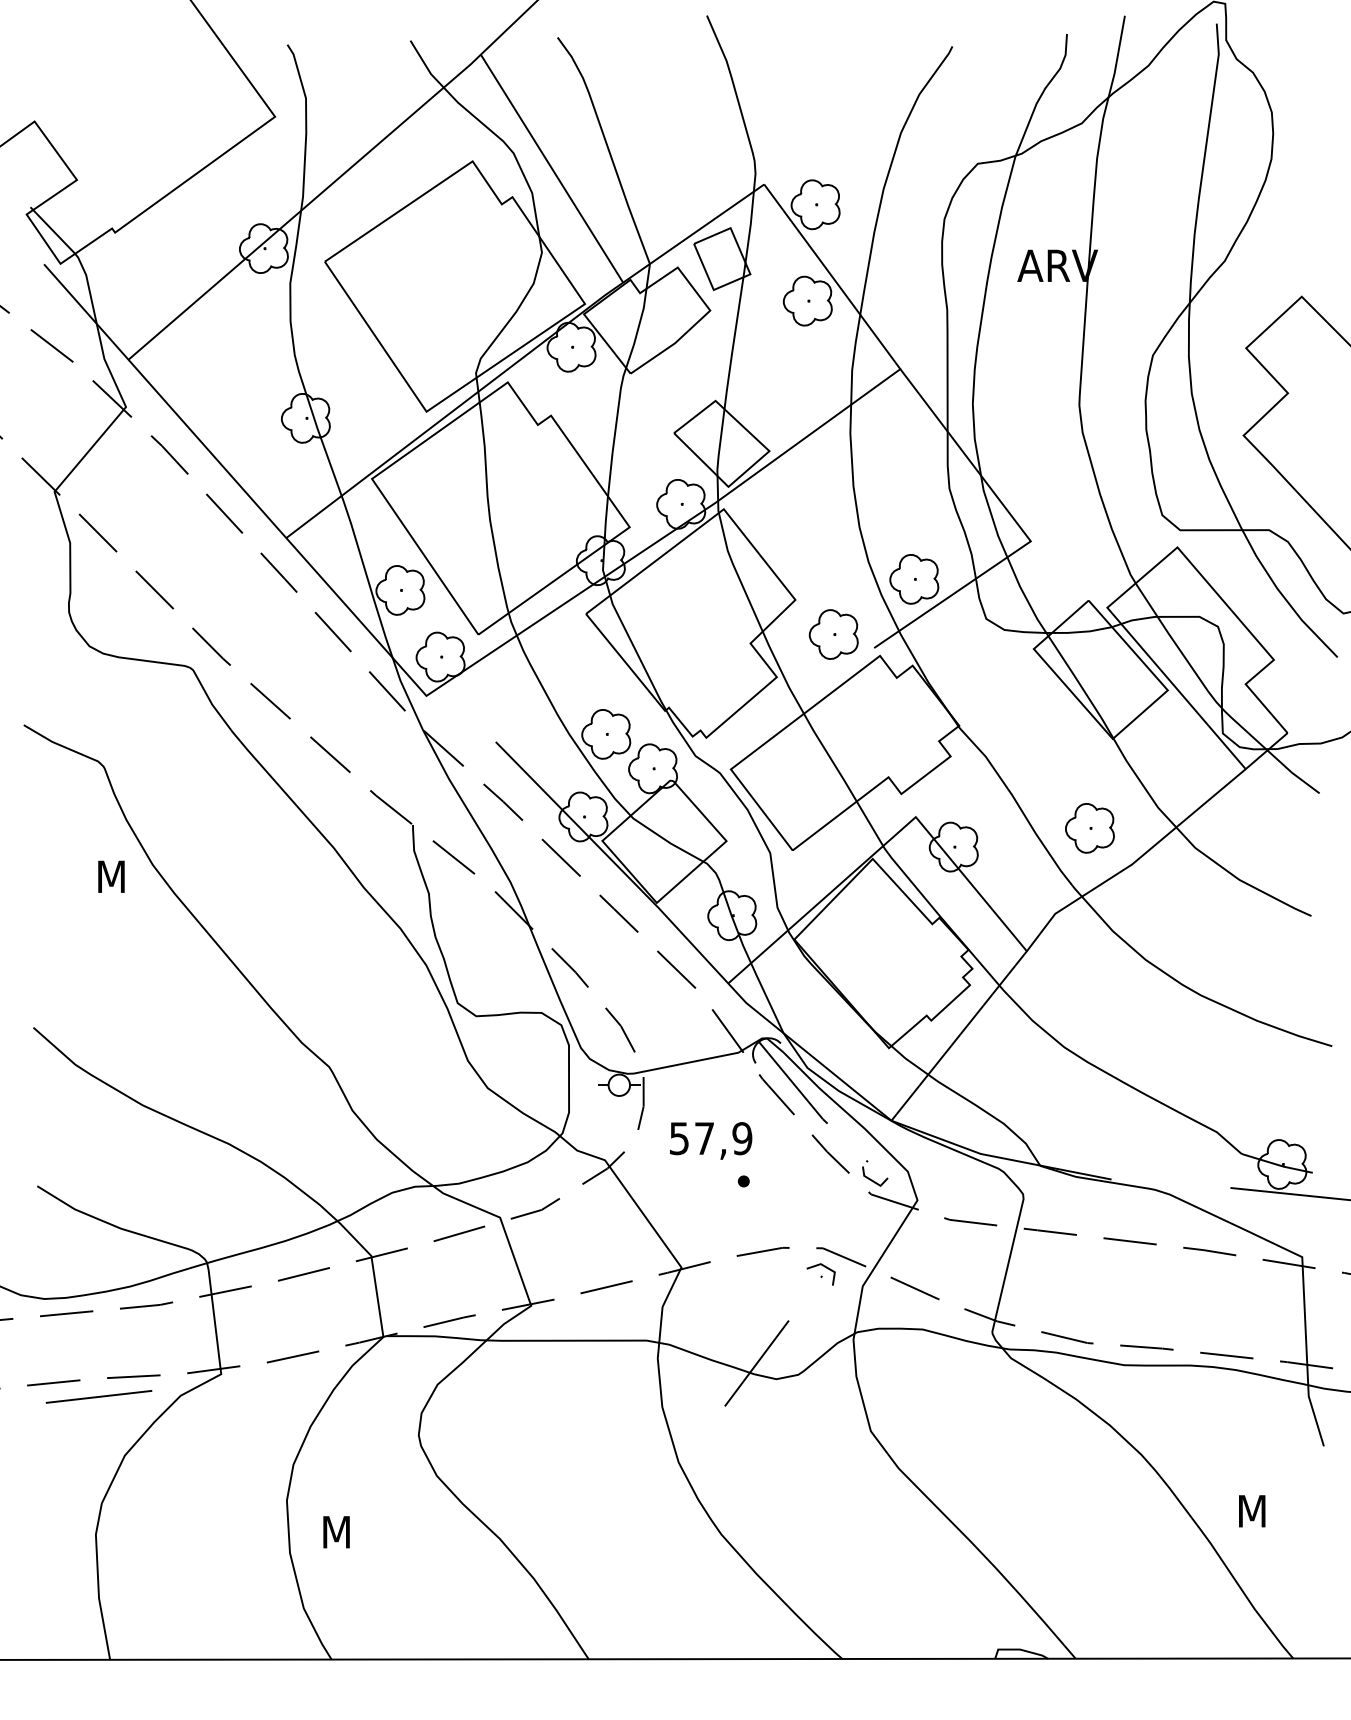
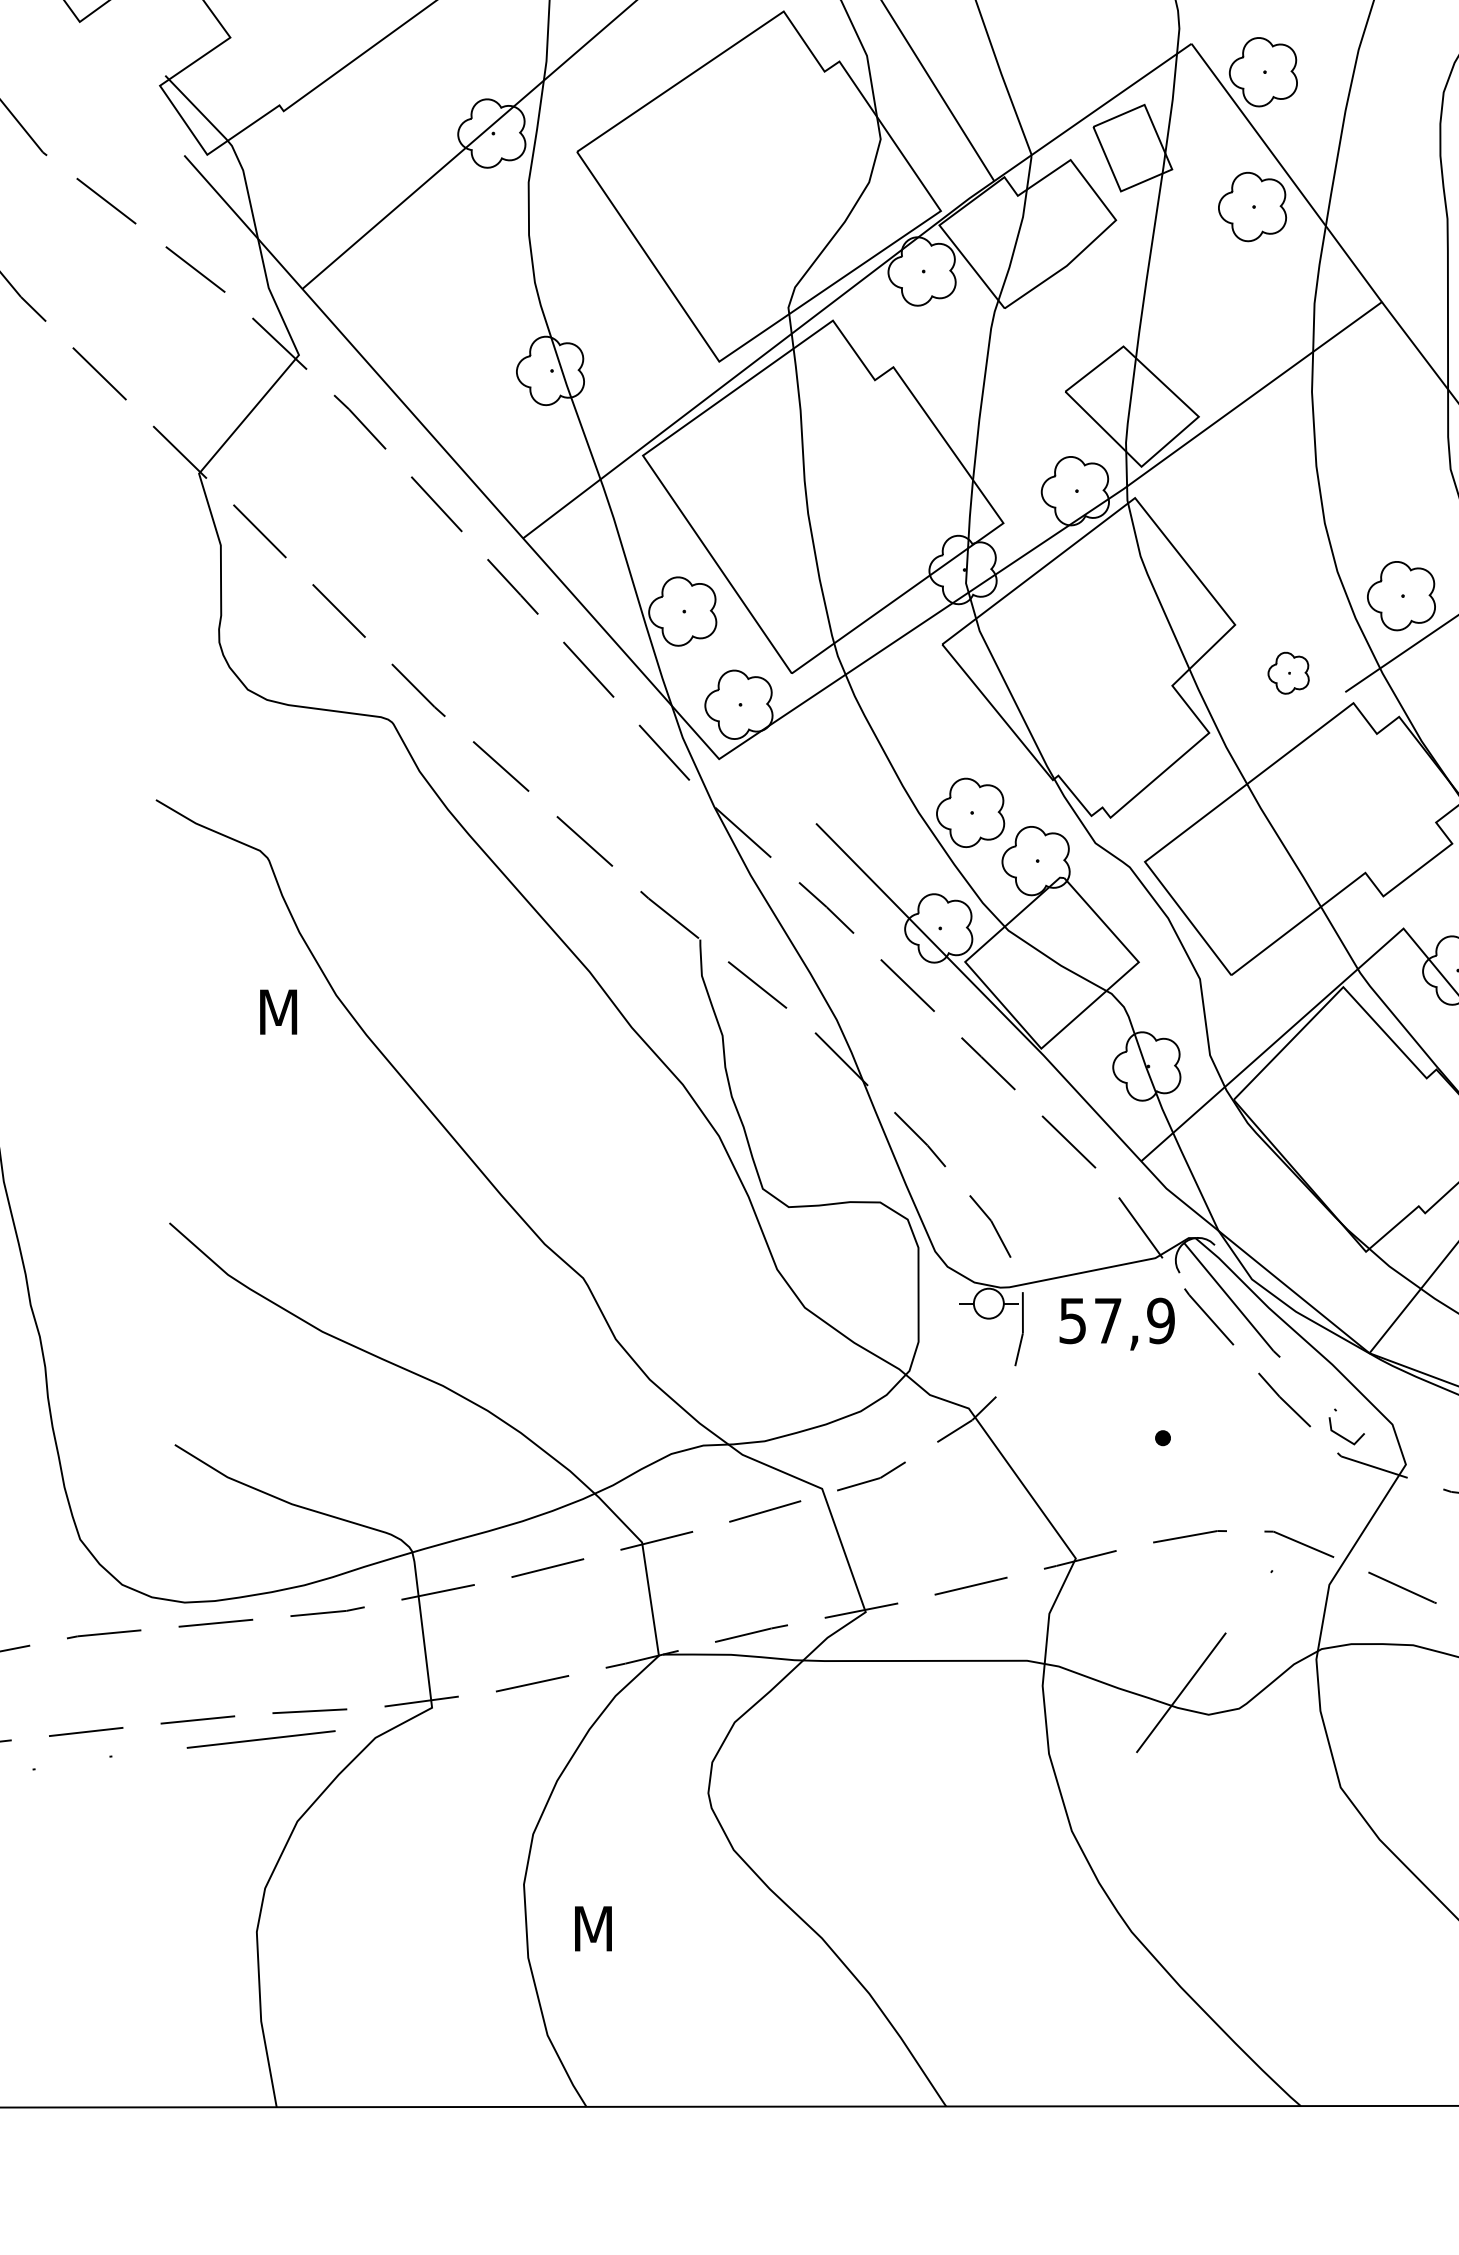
part: (833, 634) -> (1288, 673), size x0.6
text: (711, 1140) -> (1117, 1323), moved
line: (824, 1267) -> (1275, 1558), removed

